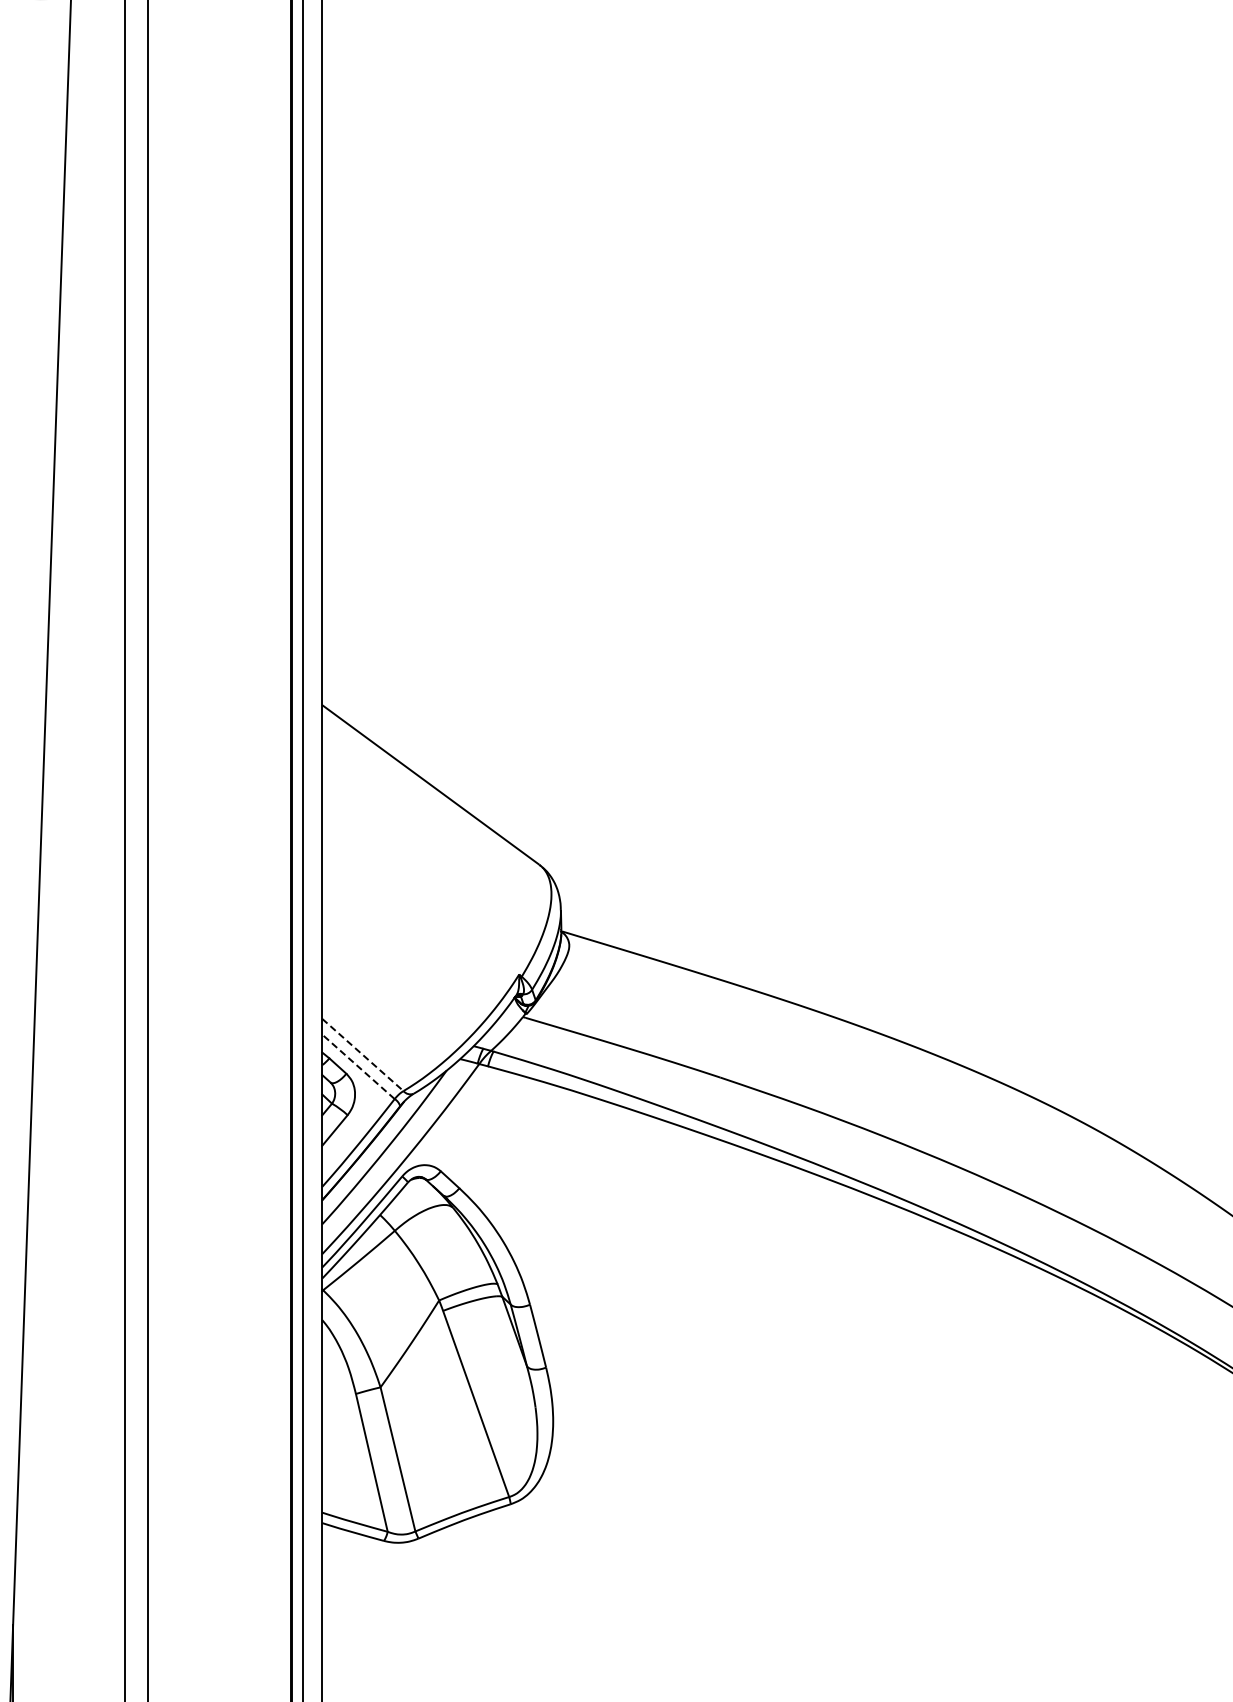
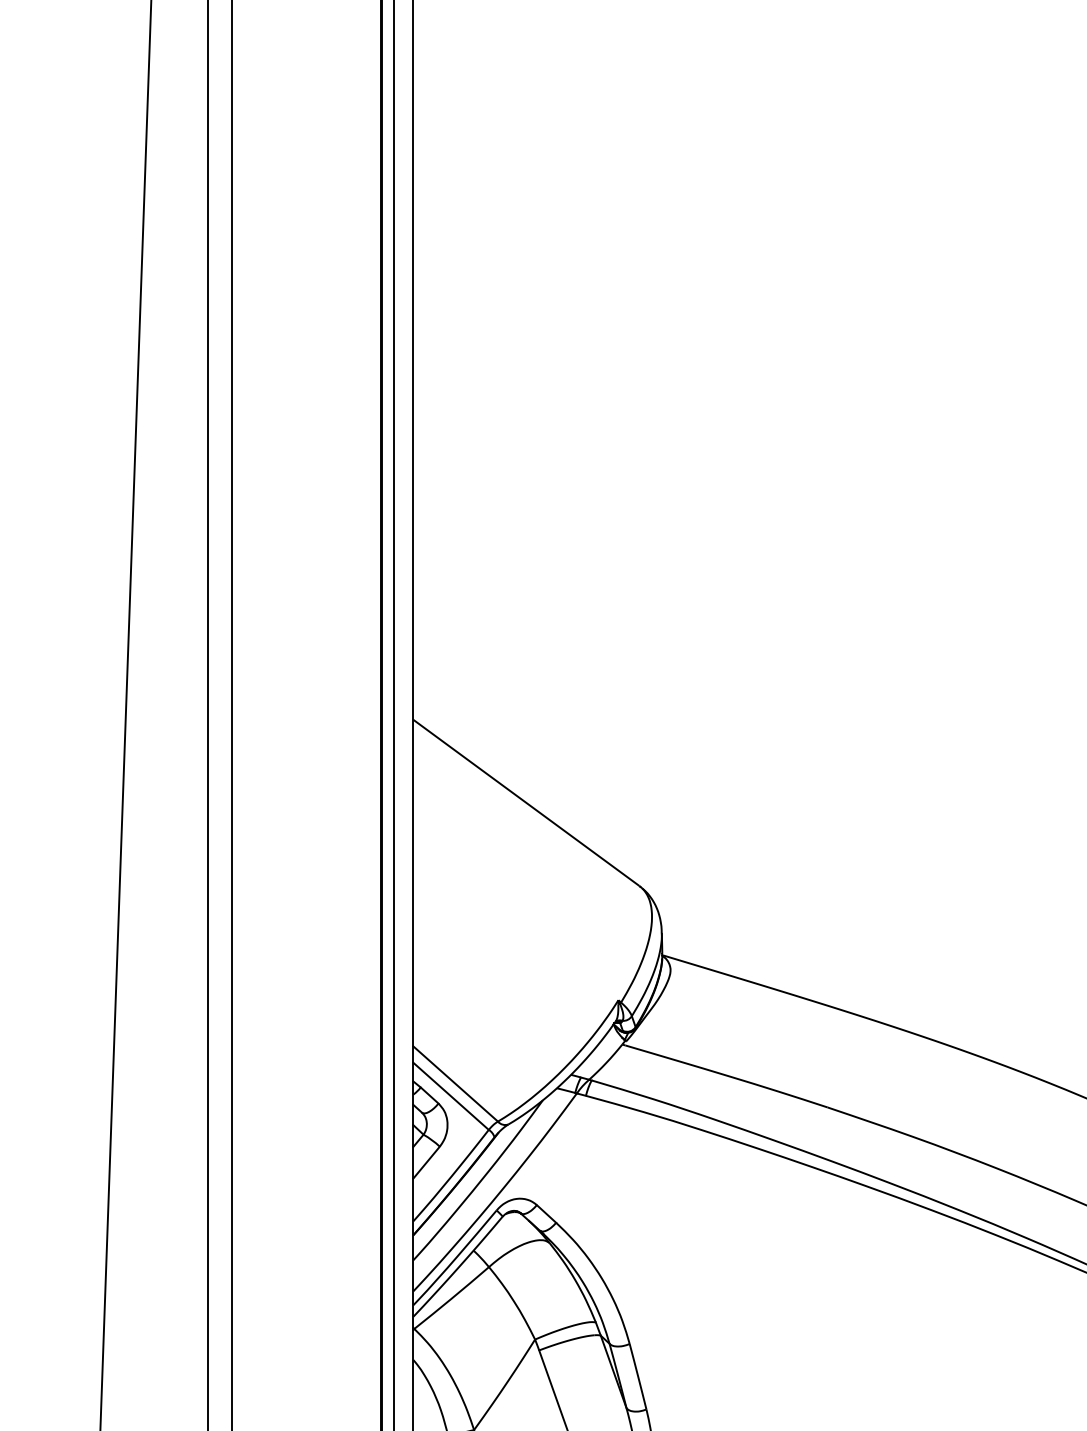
line: (363, 1055) -> (456, 1084), dashed -> solid
line: (358, 1066) -> (451, 1095), dashed -> solid

